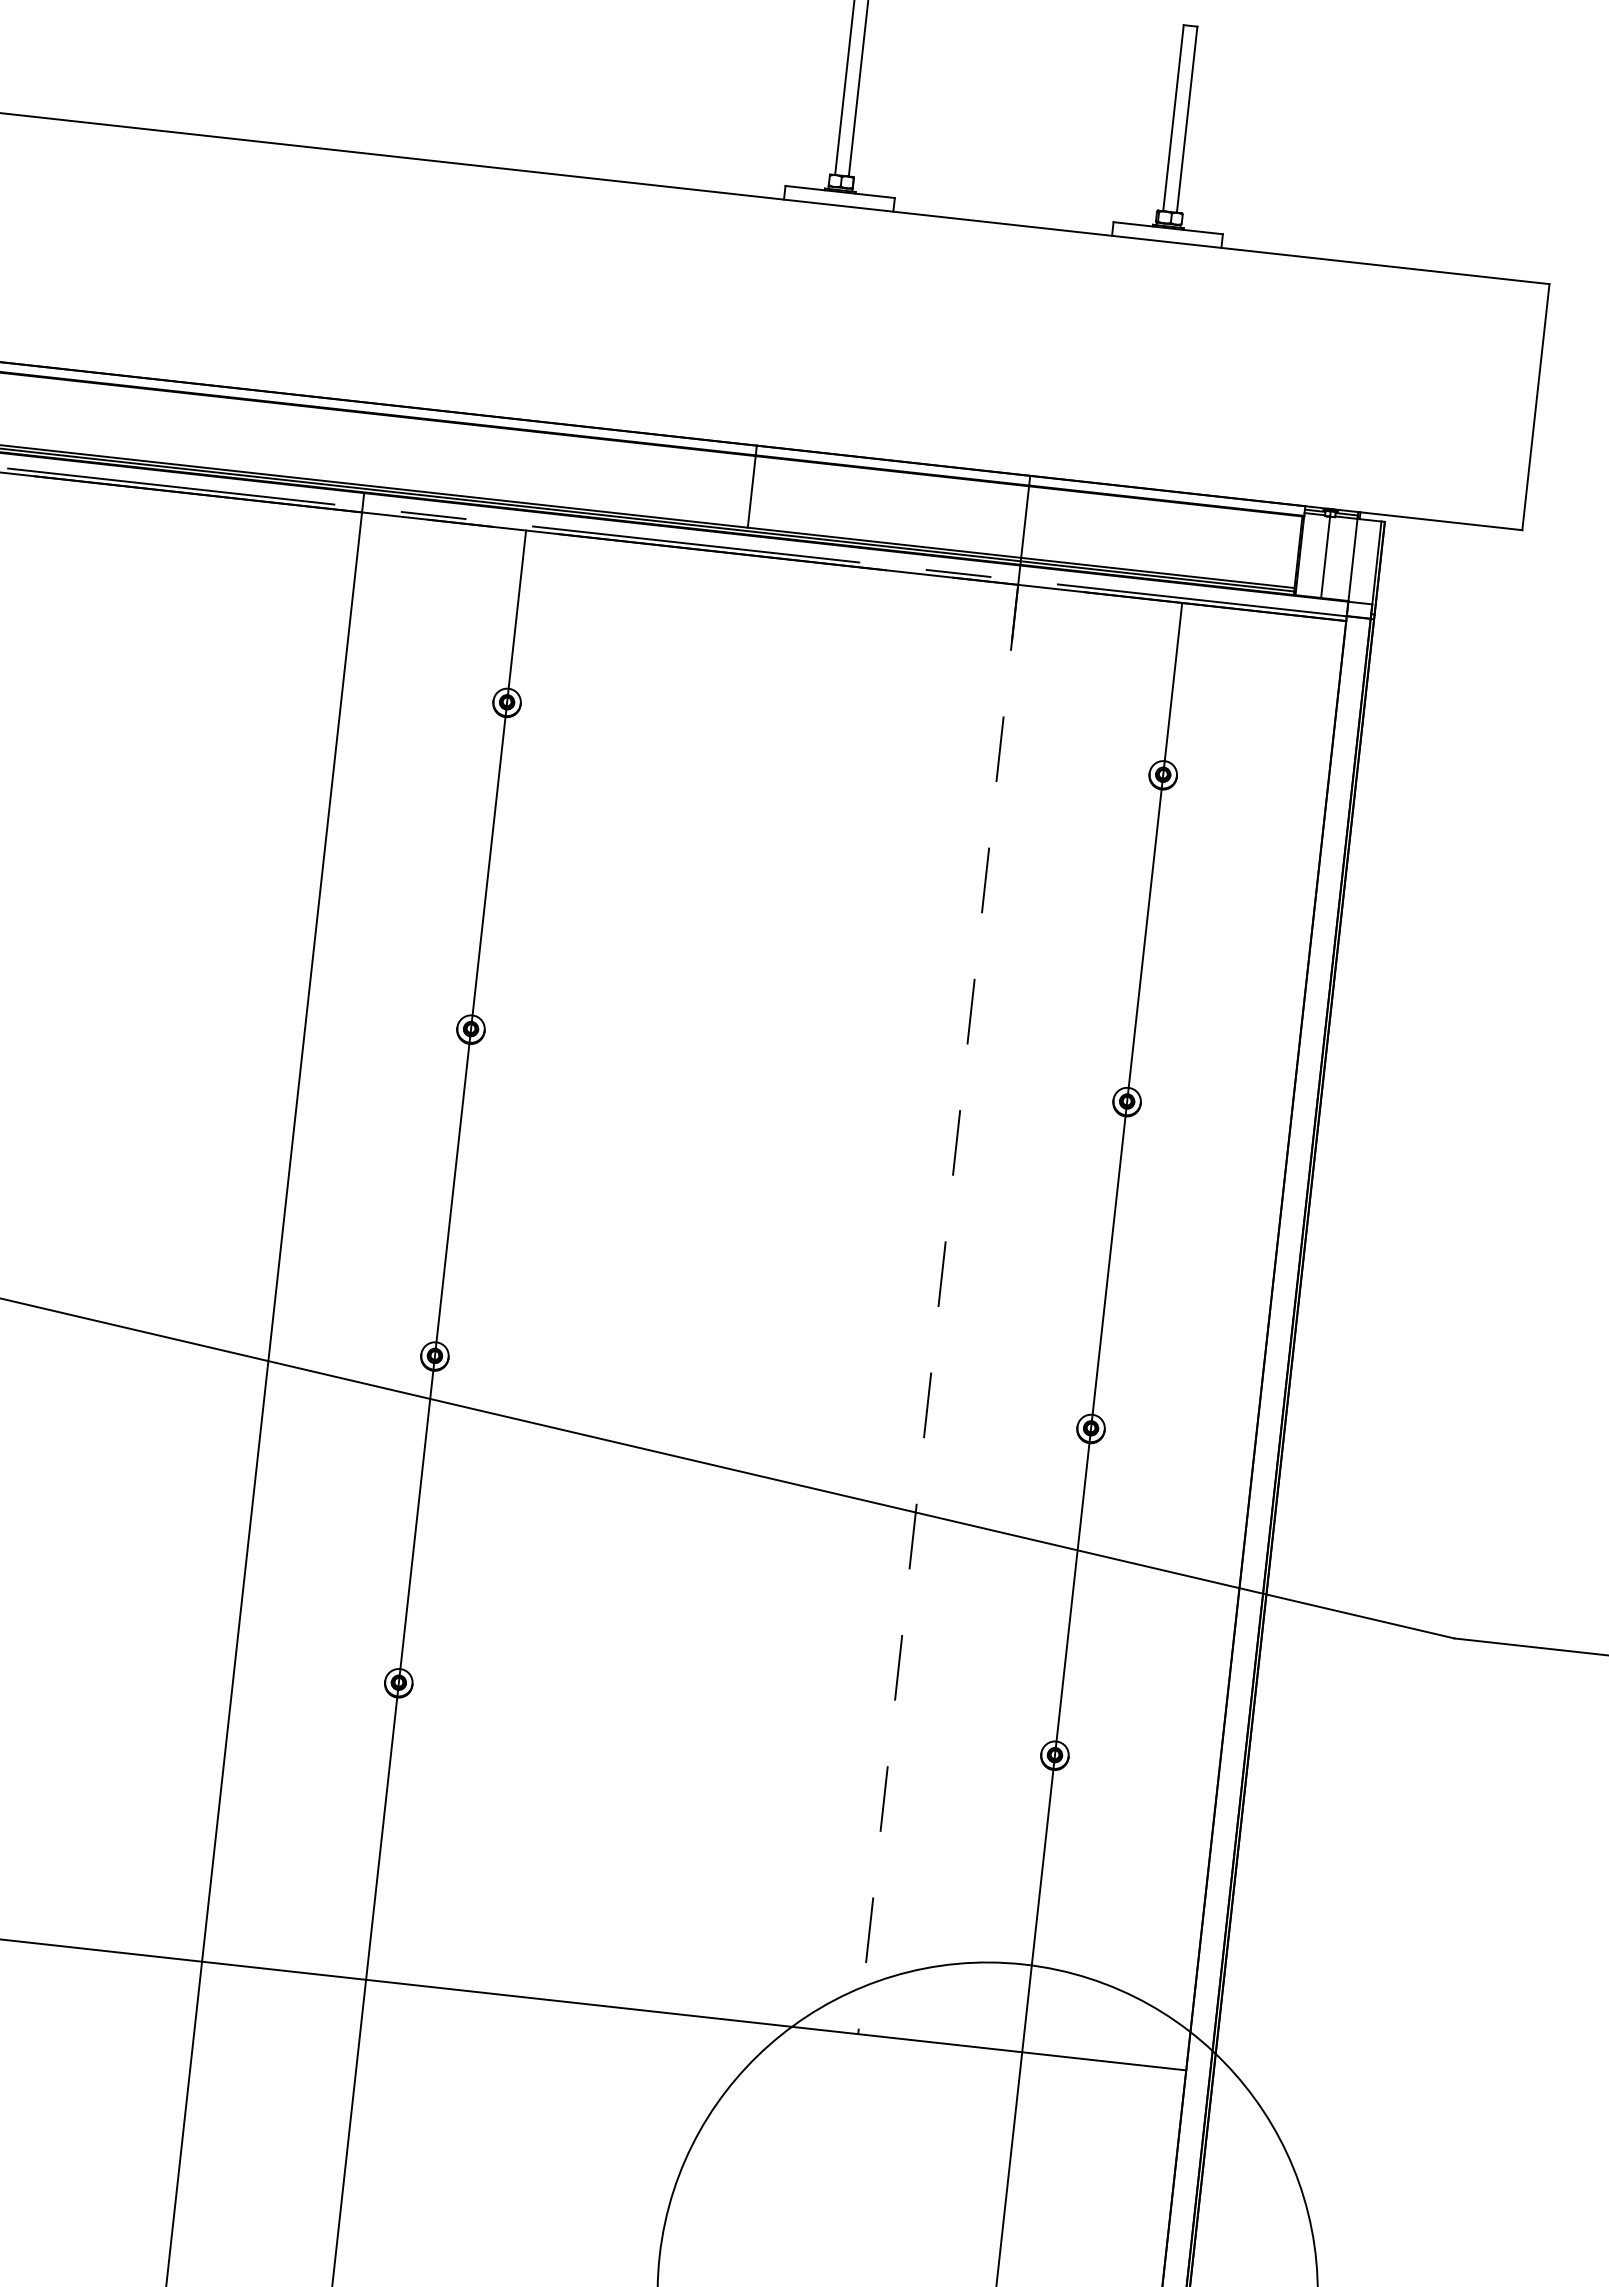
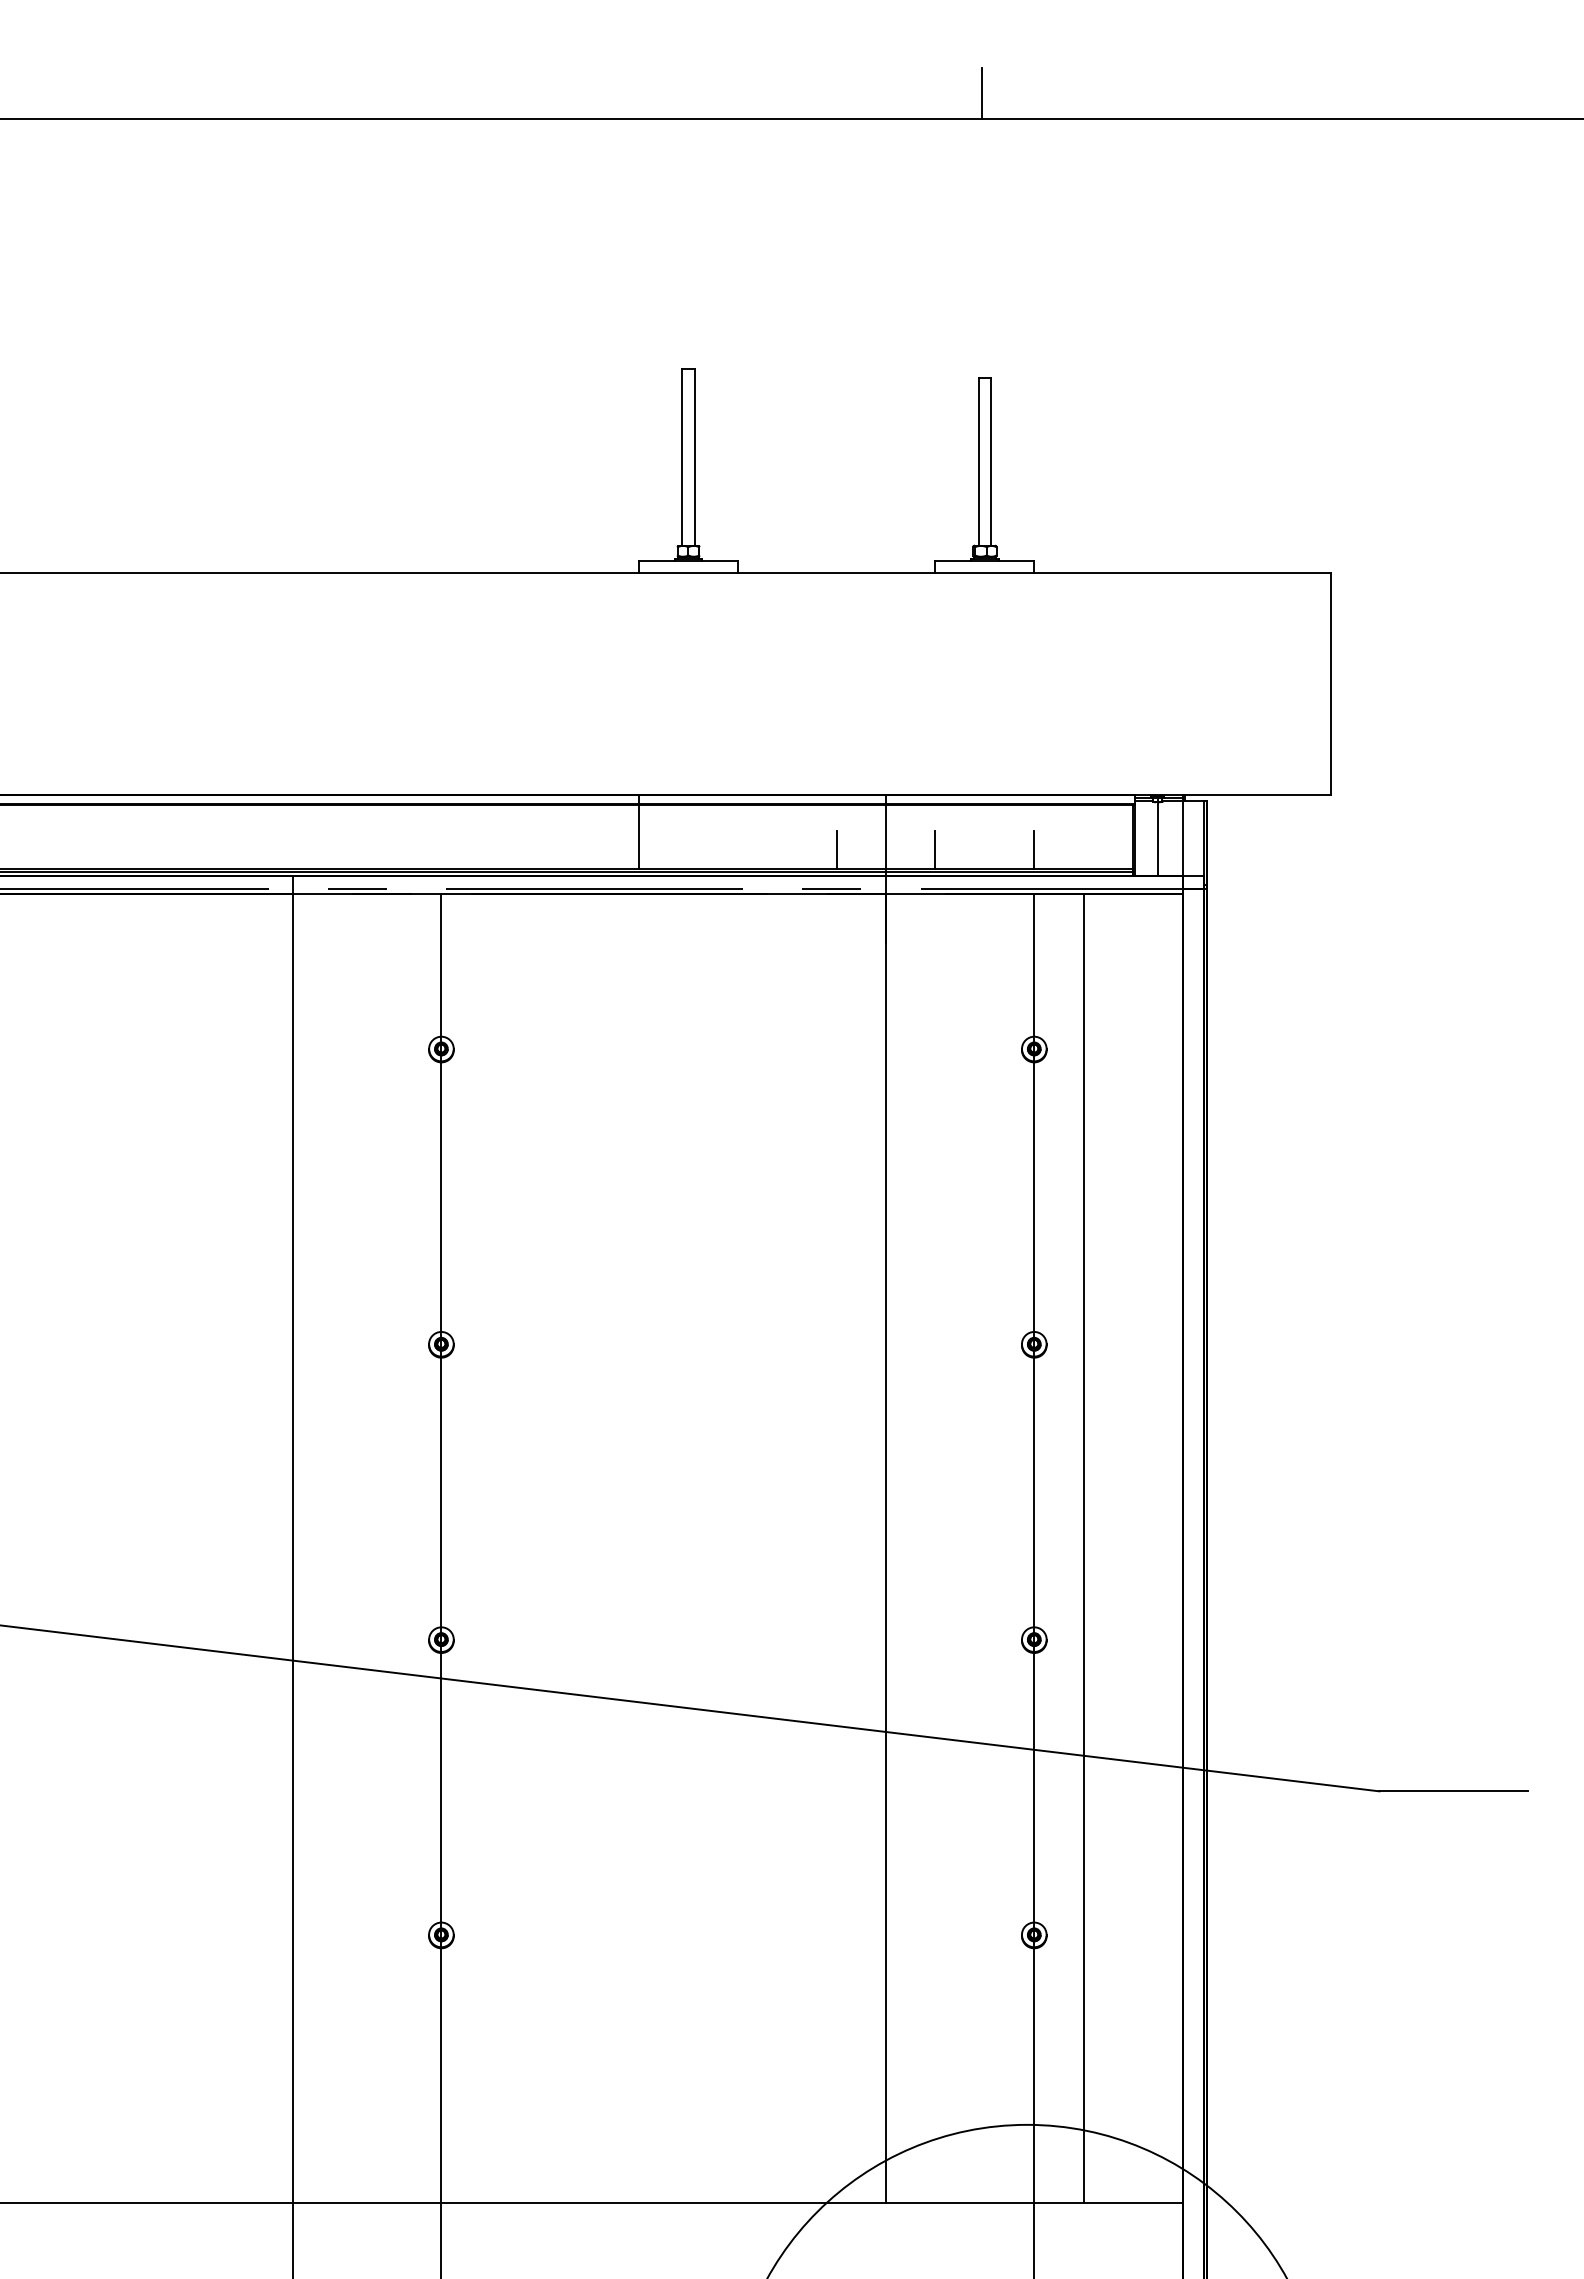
line: (968, 530) -> (836, 850), added
line: (1078, 543) -> (935, 850), added
line: (1187, 555) -> (1034, 850), added
line: (938, 1309) -> (886, 1548), dashed -> solid
line: (1156, 1333) -> (1083, 1548), added

